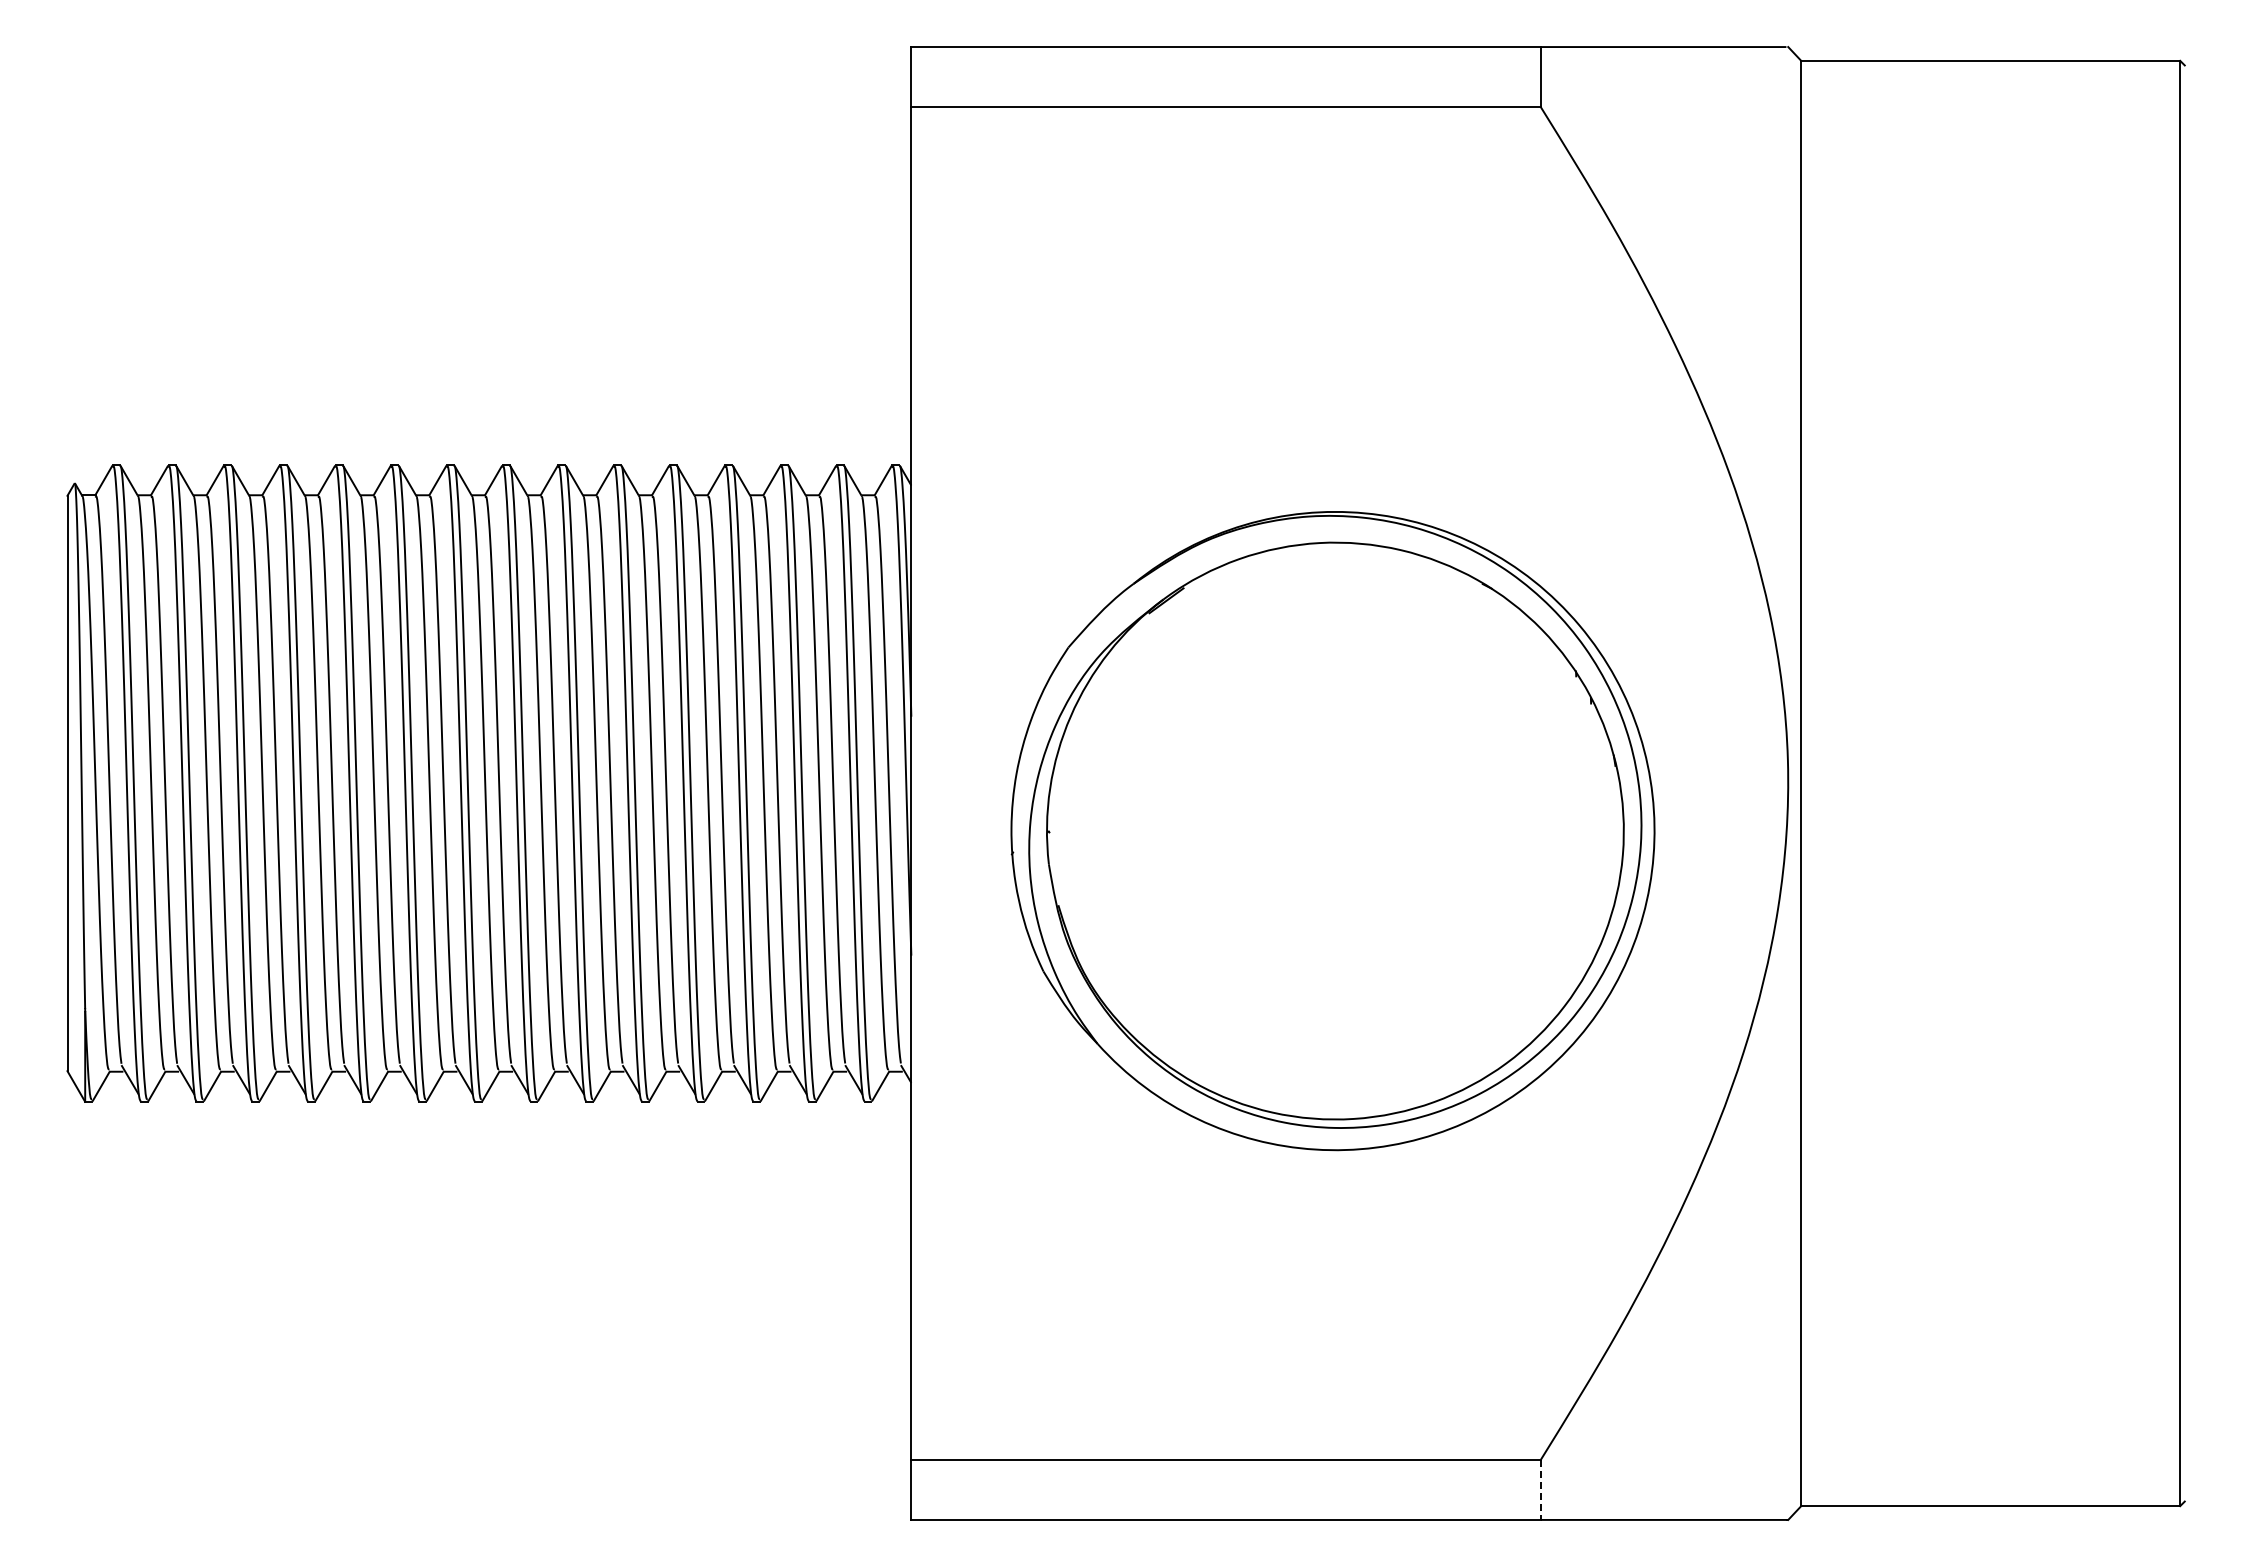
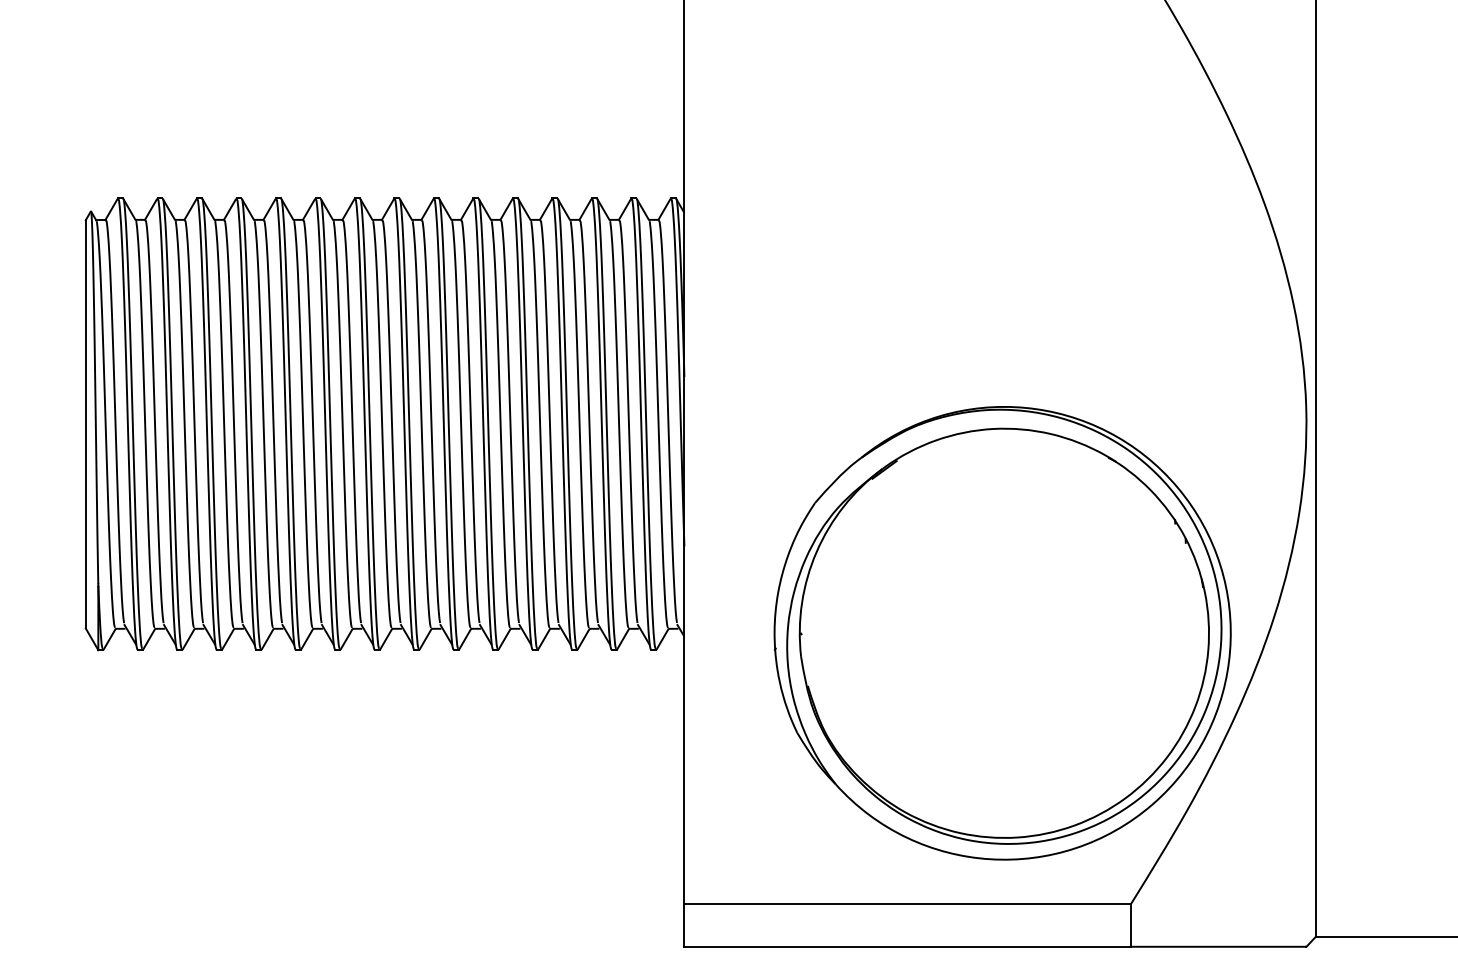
part: (1332, 831) -> (1002, 633), moved
line: (1540, 1490) -> (1130, 925), dashed -> solid

